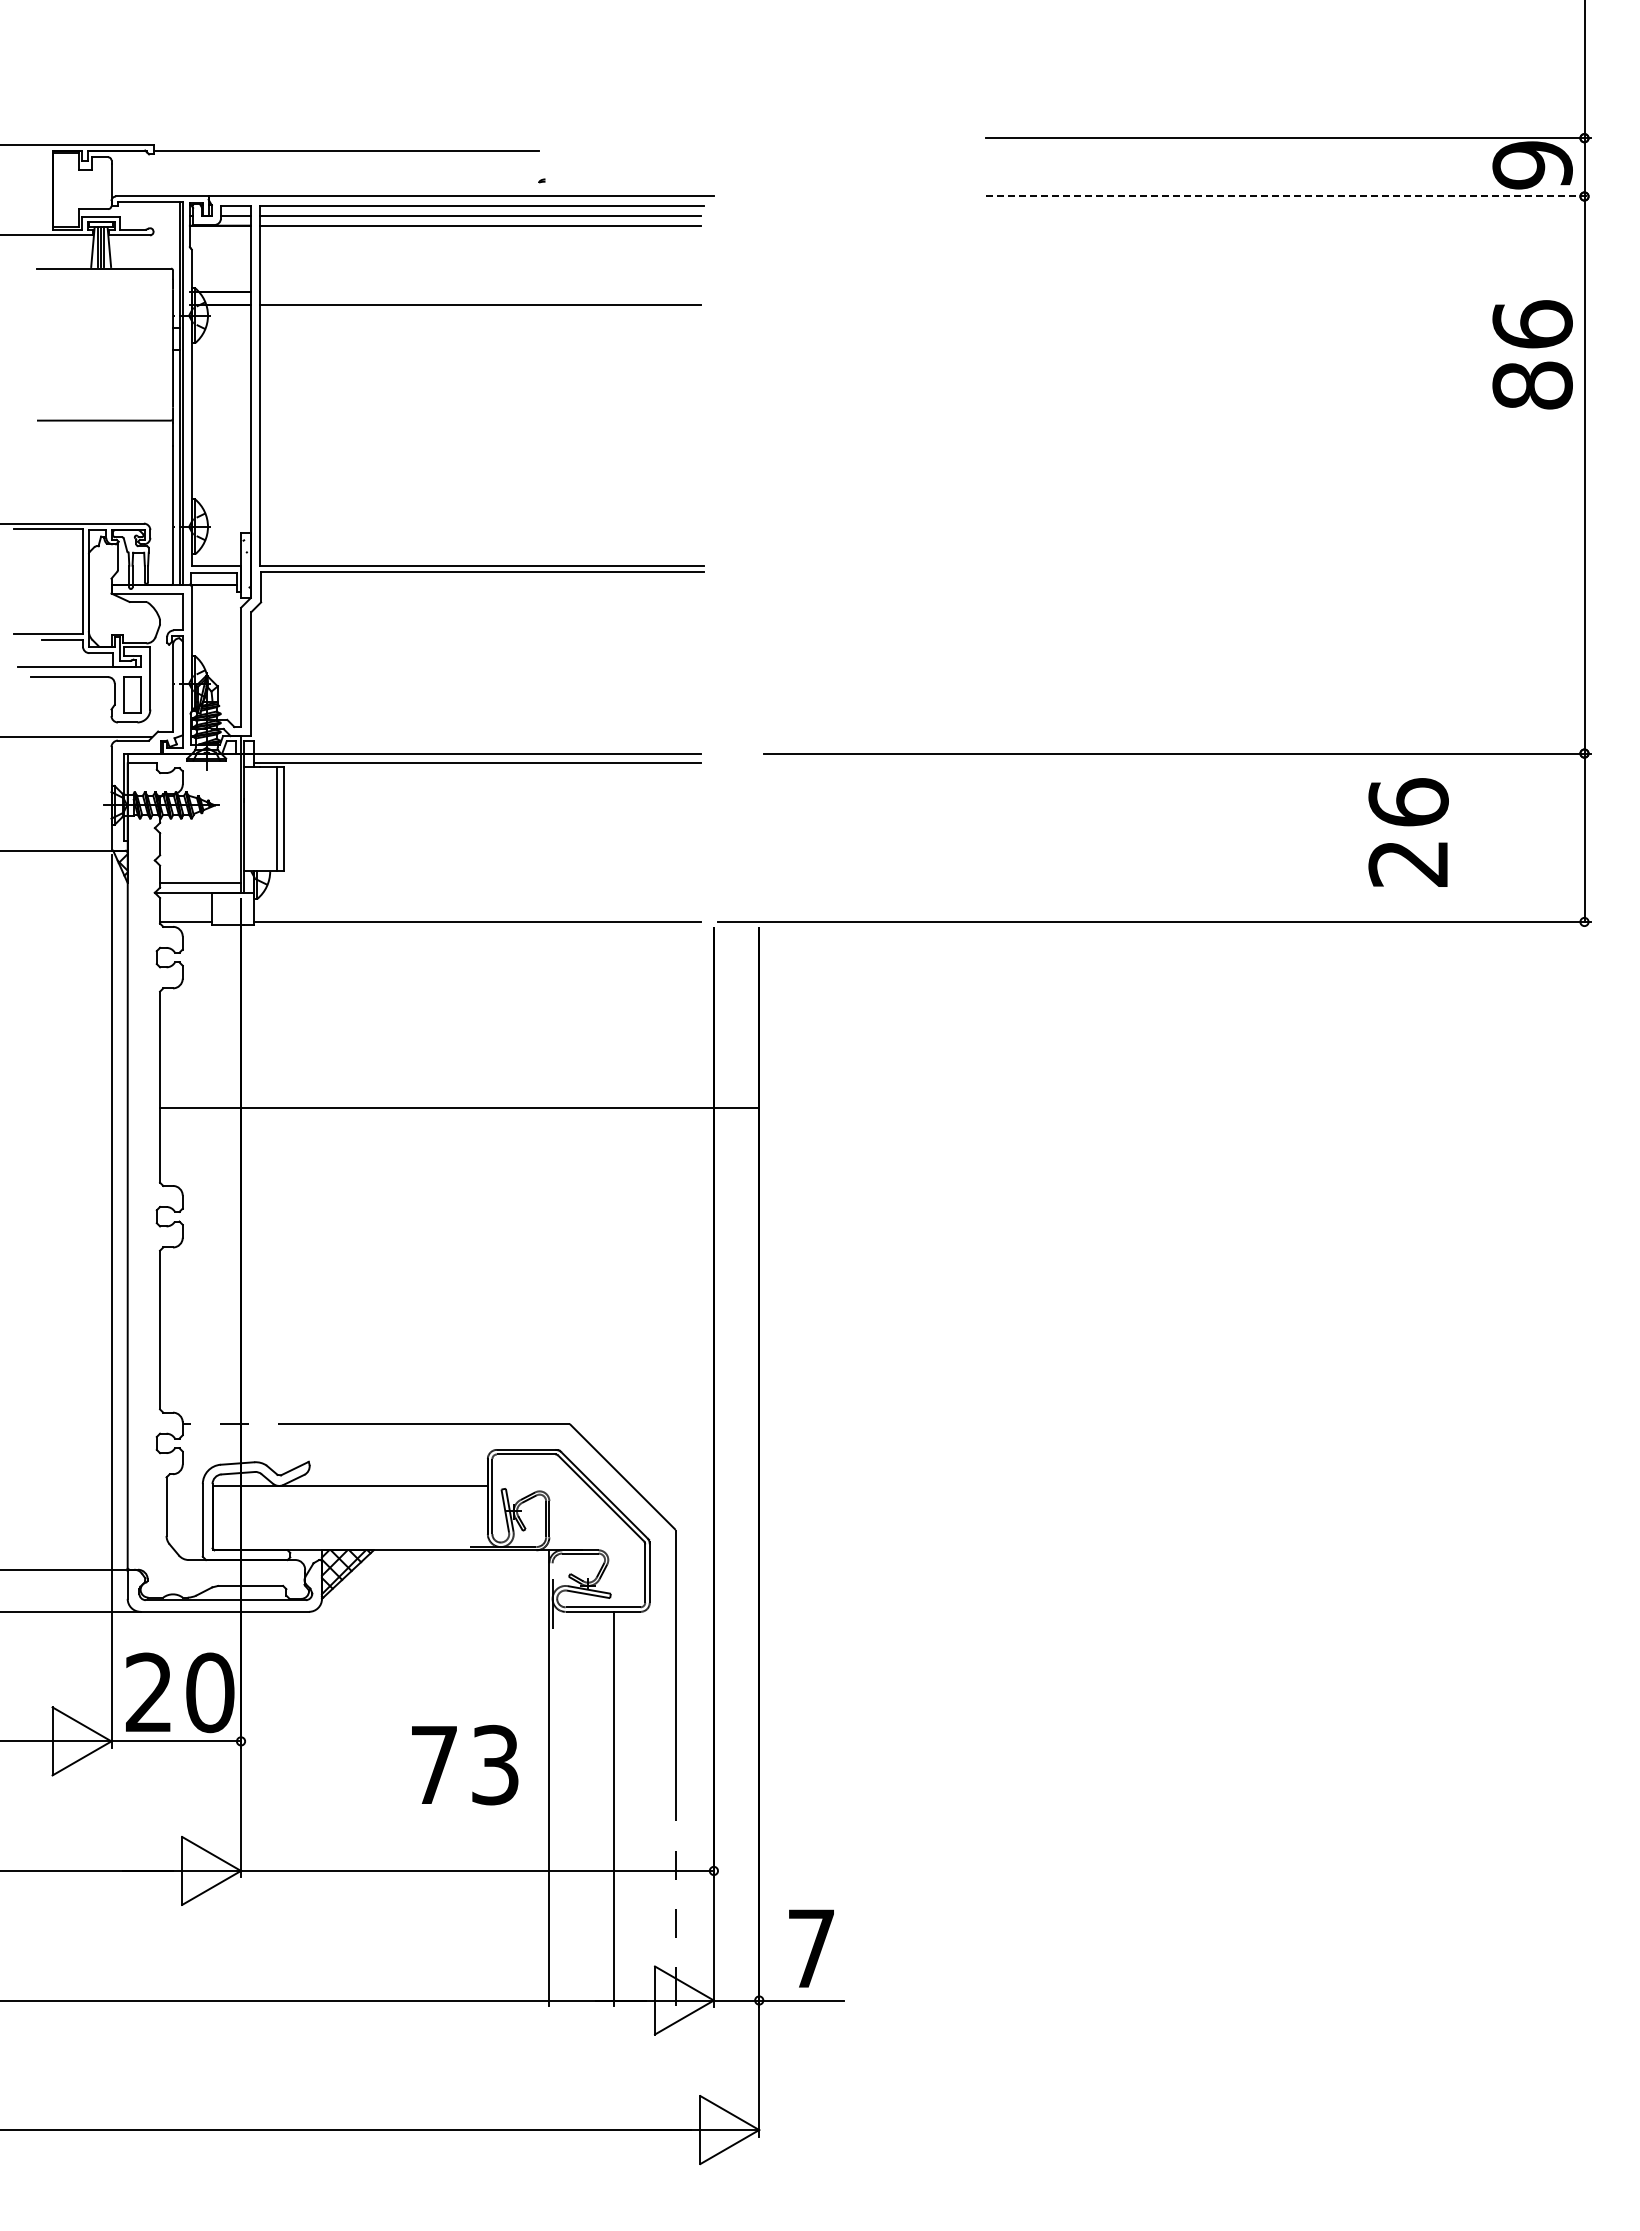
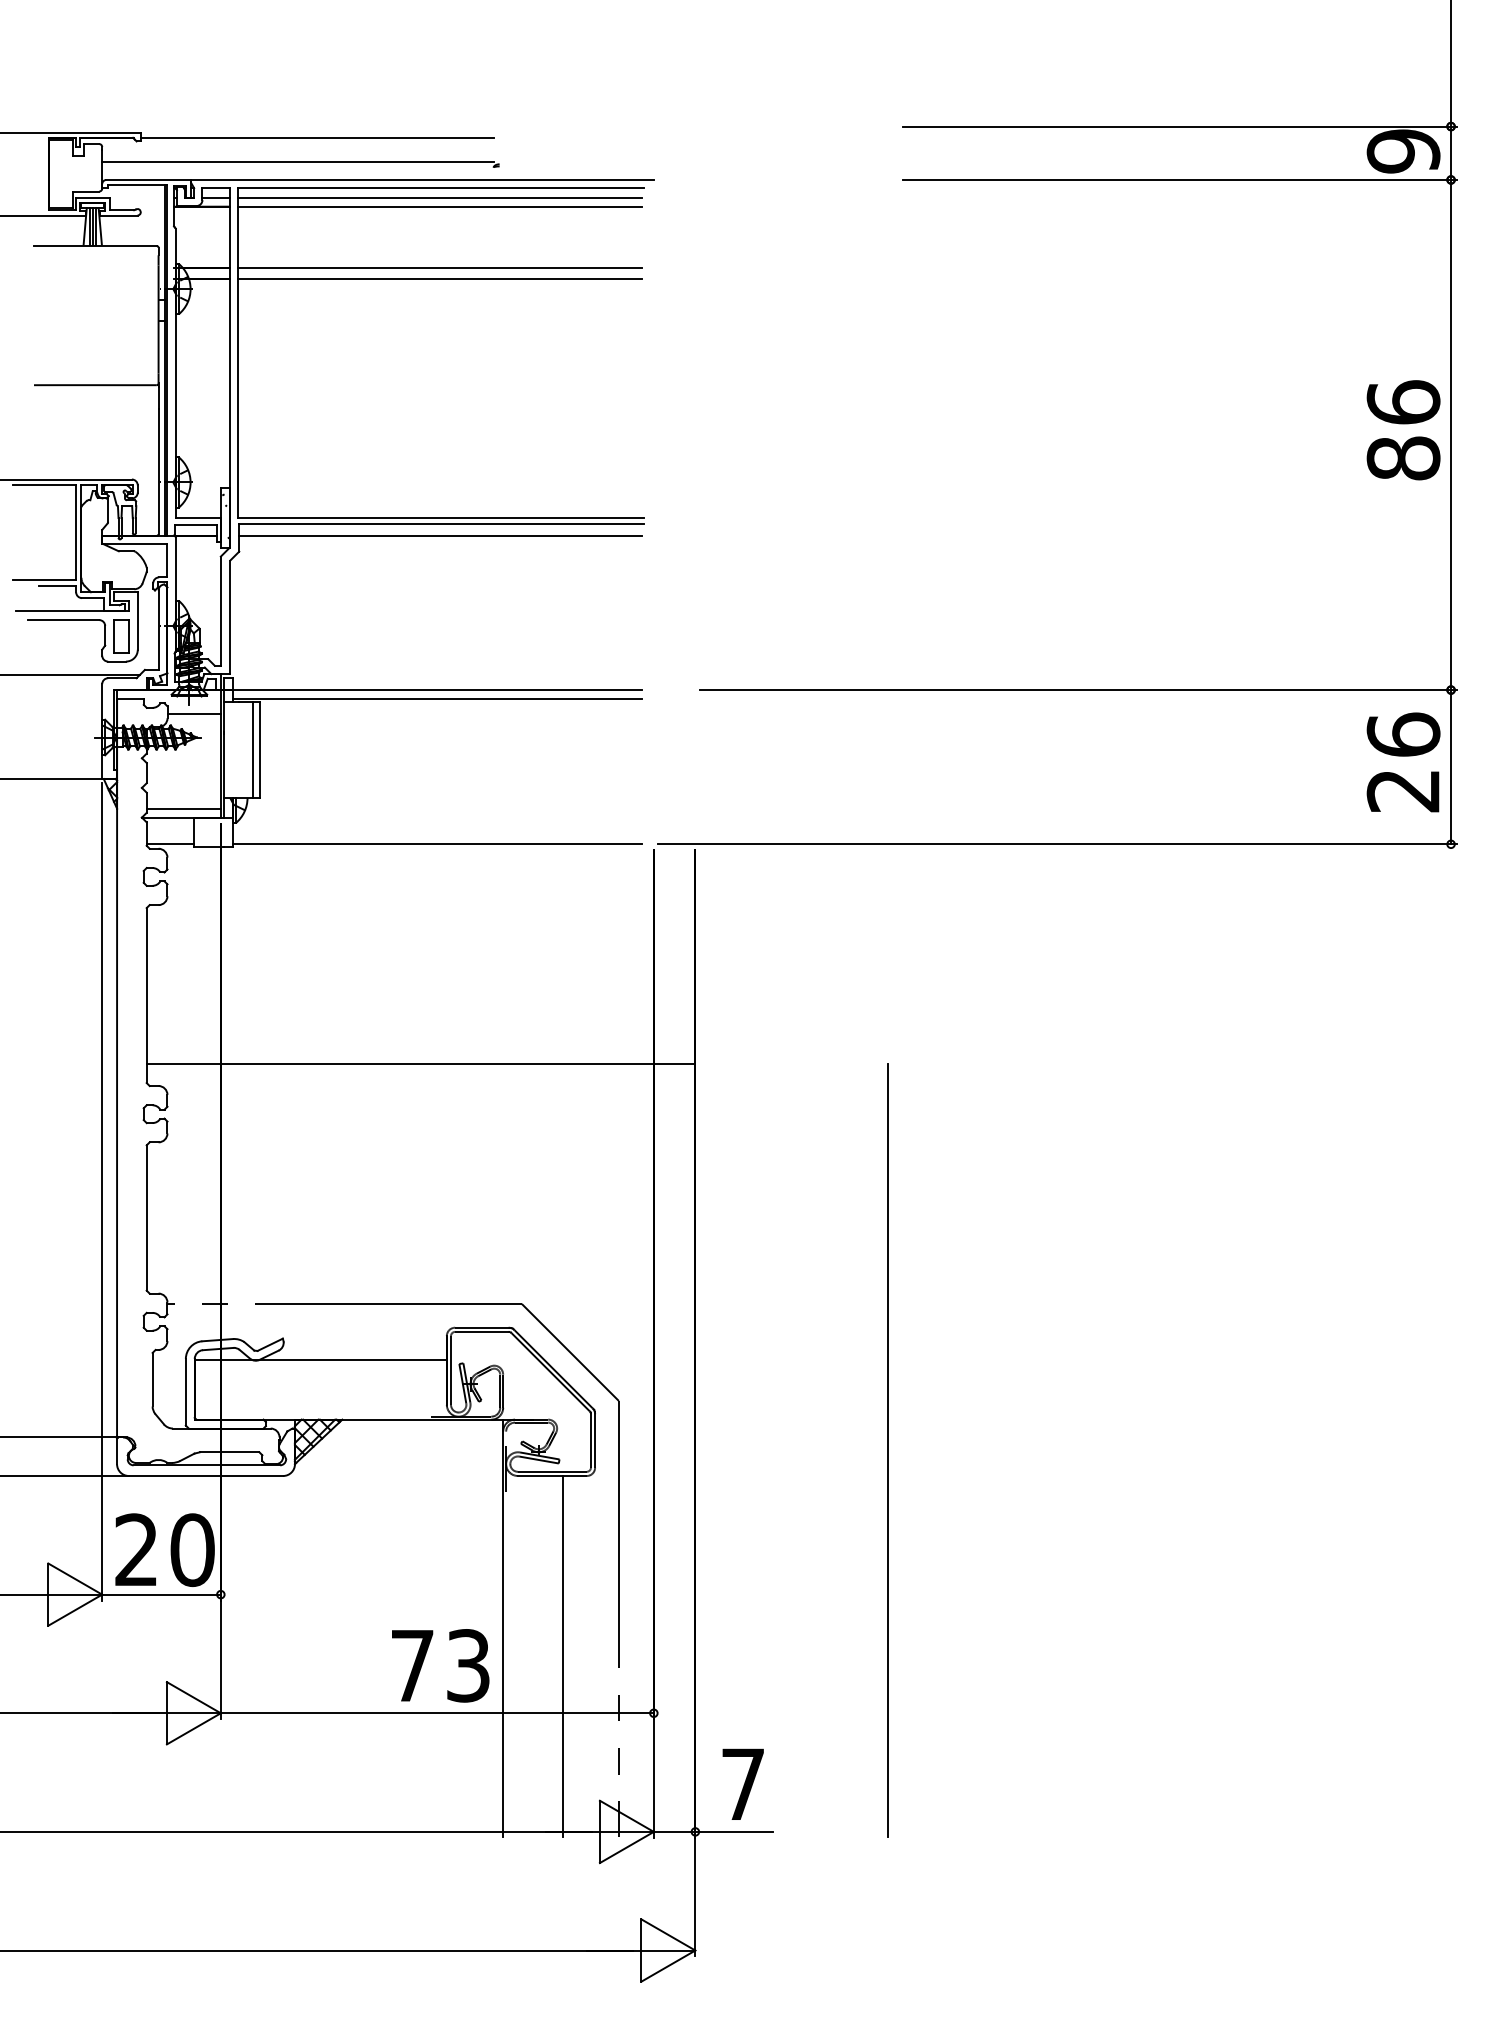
line: (325, 177) -> (298, 162), added
line: (1288, 196) -> (1180, 179), dashed -> solid
line: (479, 292) -> (439, 267), added
text: (1532, 354) -> (1403, 429), moved
line: (480, 585) -> (440, 536), added
line: (211, 779) -> (193, 713), added
text: (1408, 832) -> (1403, 762), moved
line: (459, 1107) -> (420, 1063), moved
line: (969, 1583) -> (887, 1450), added
text: (465, 1764) -> (441, 1665), moved

